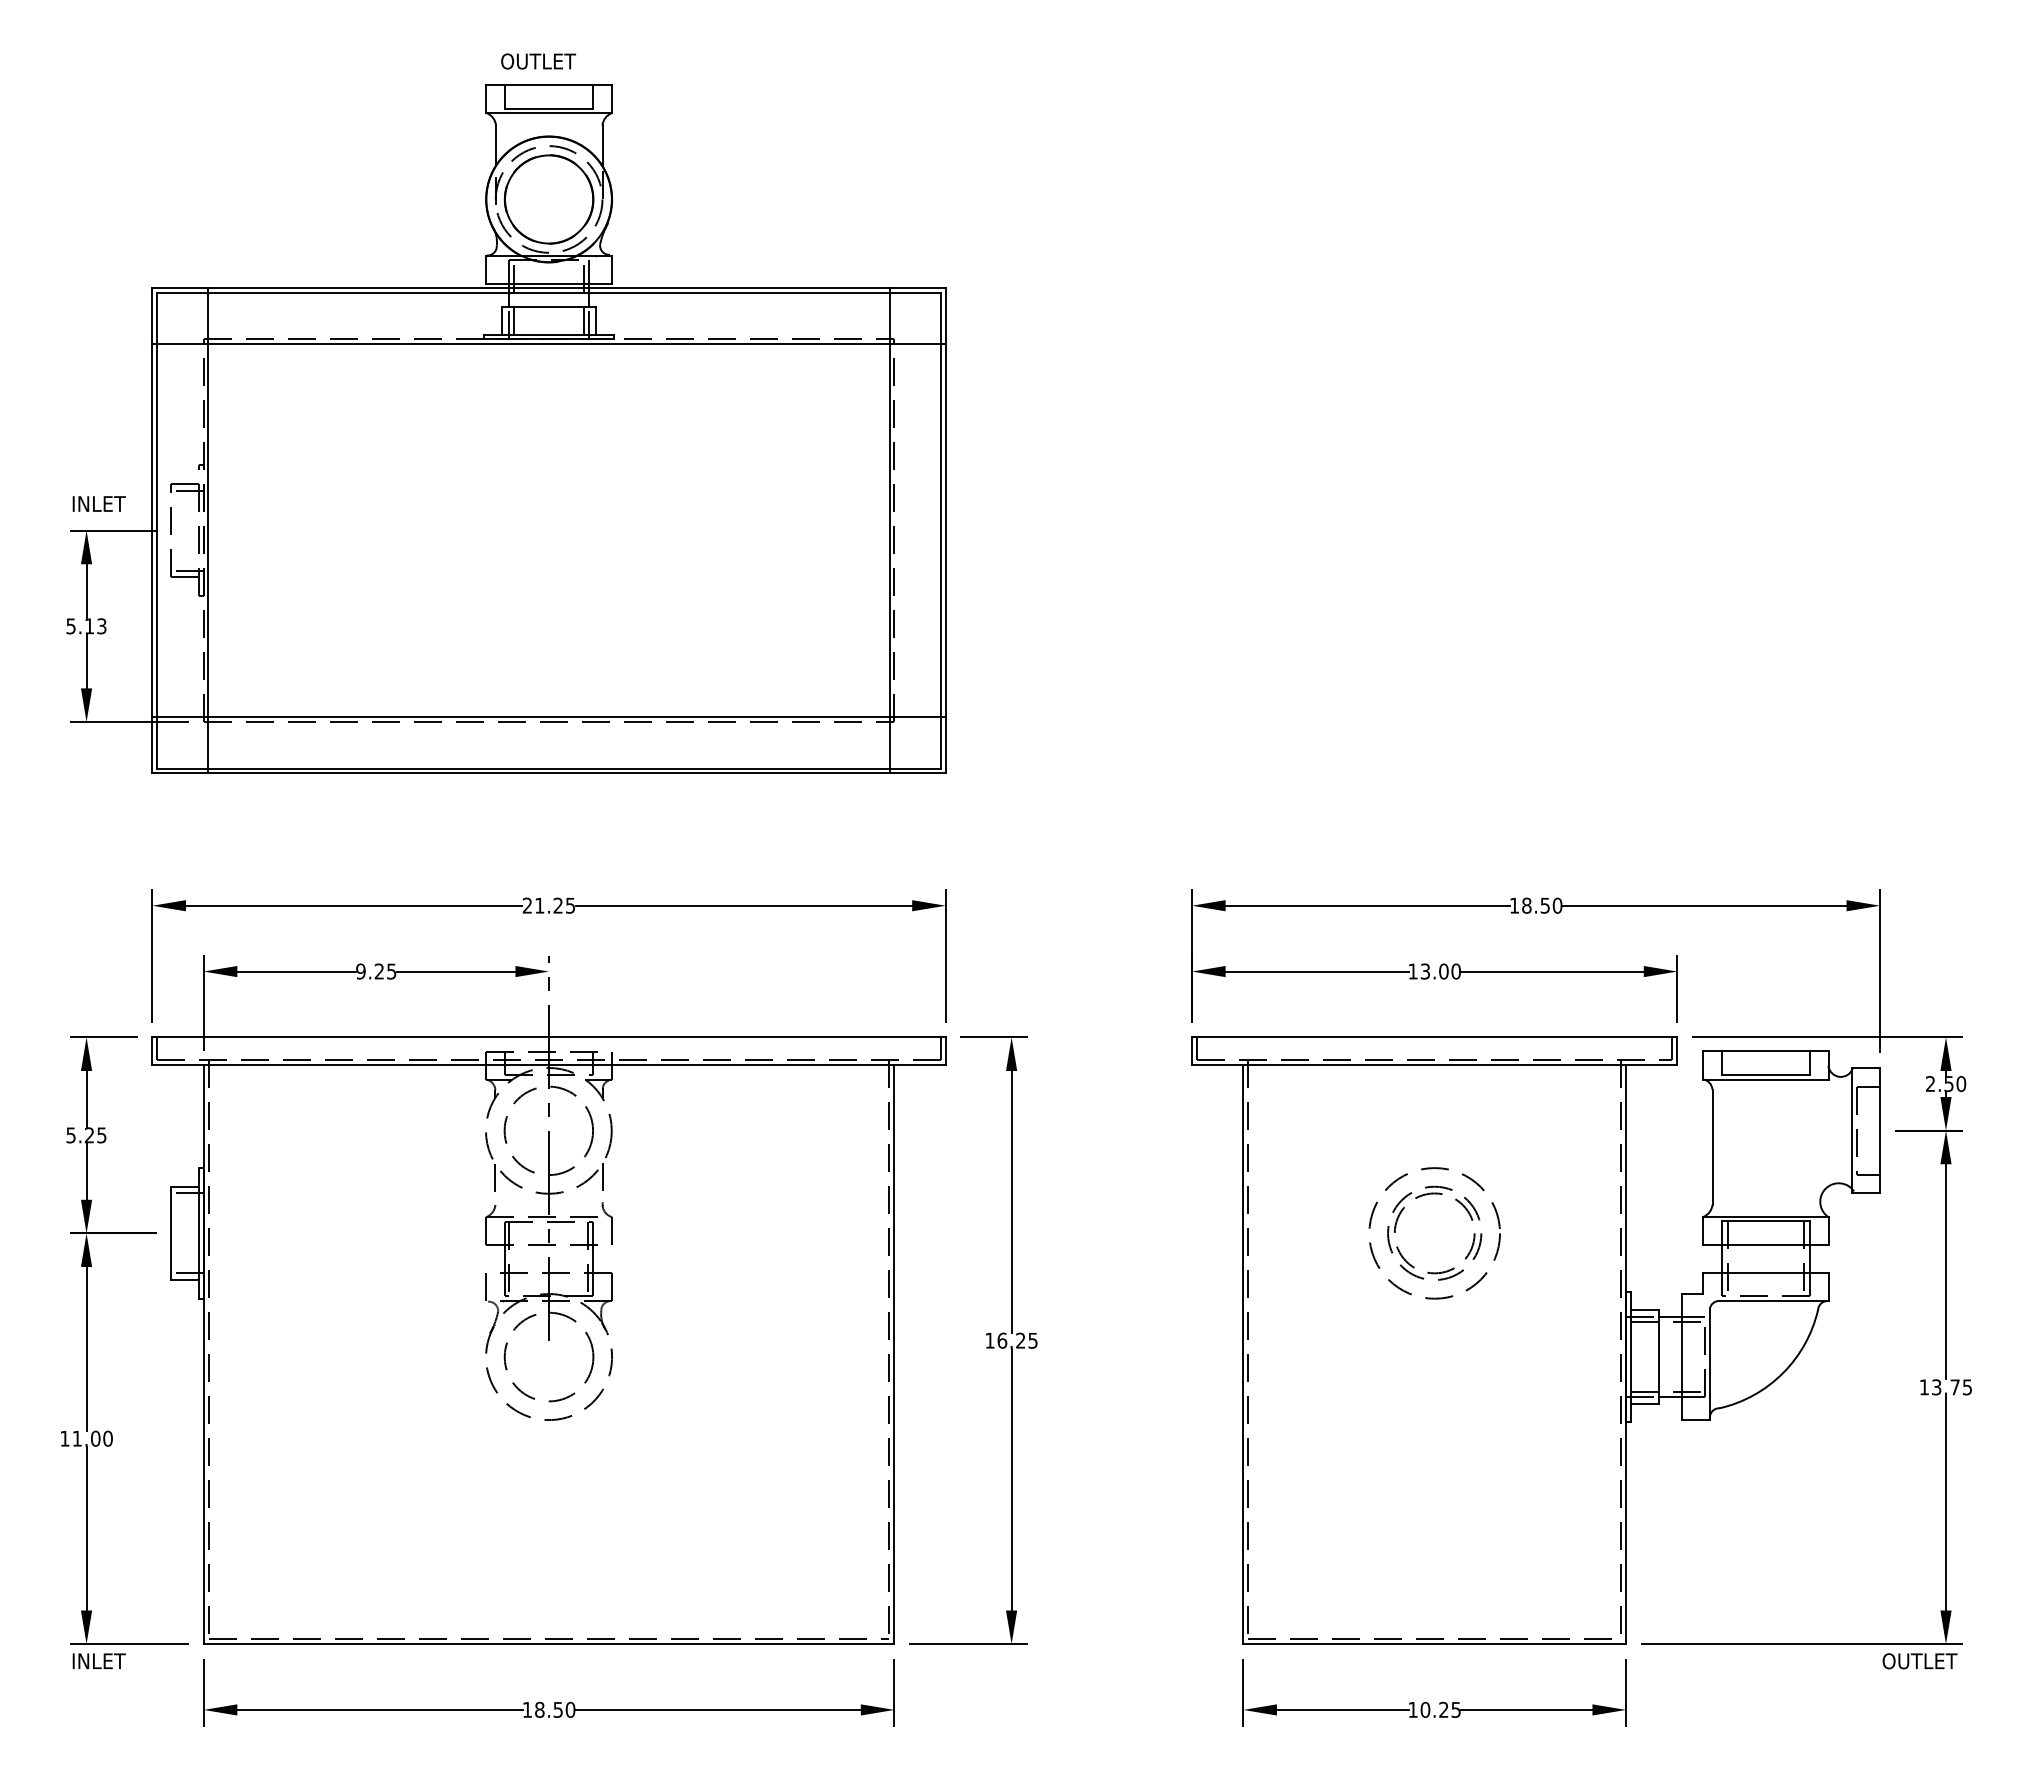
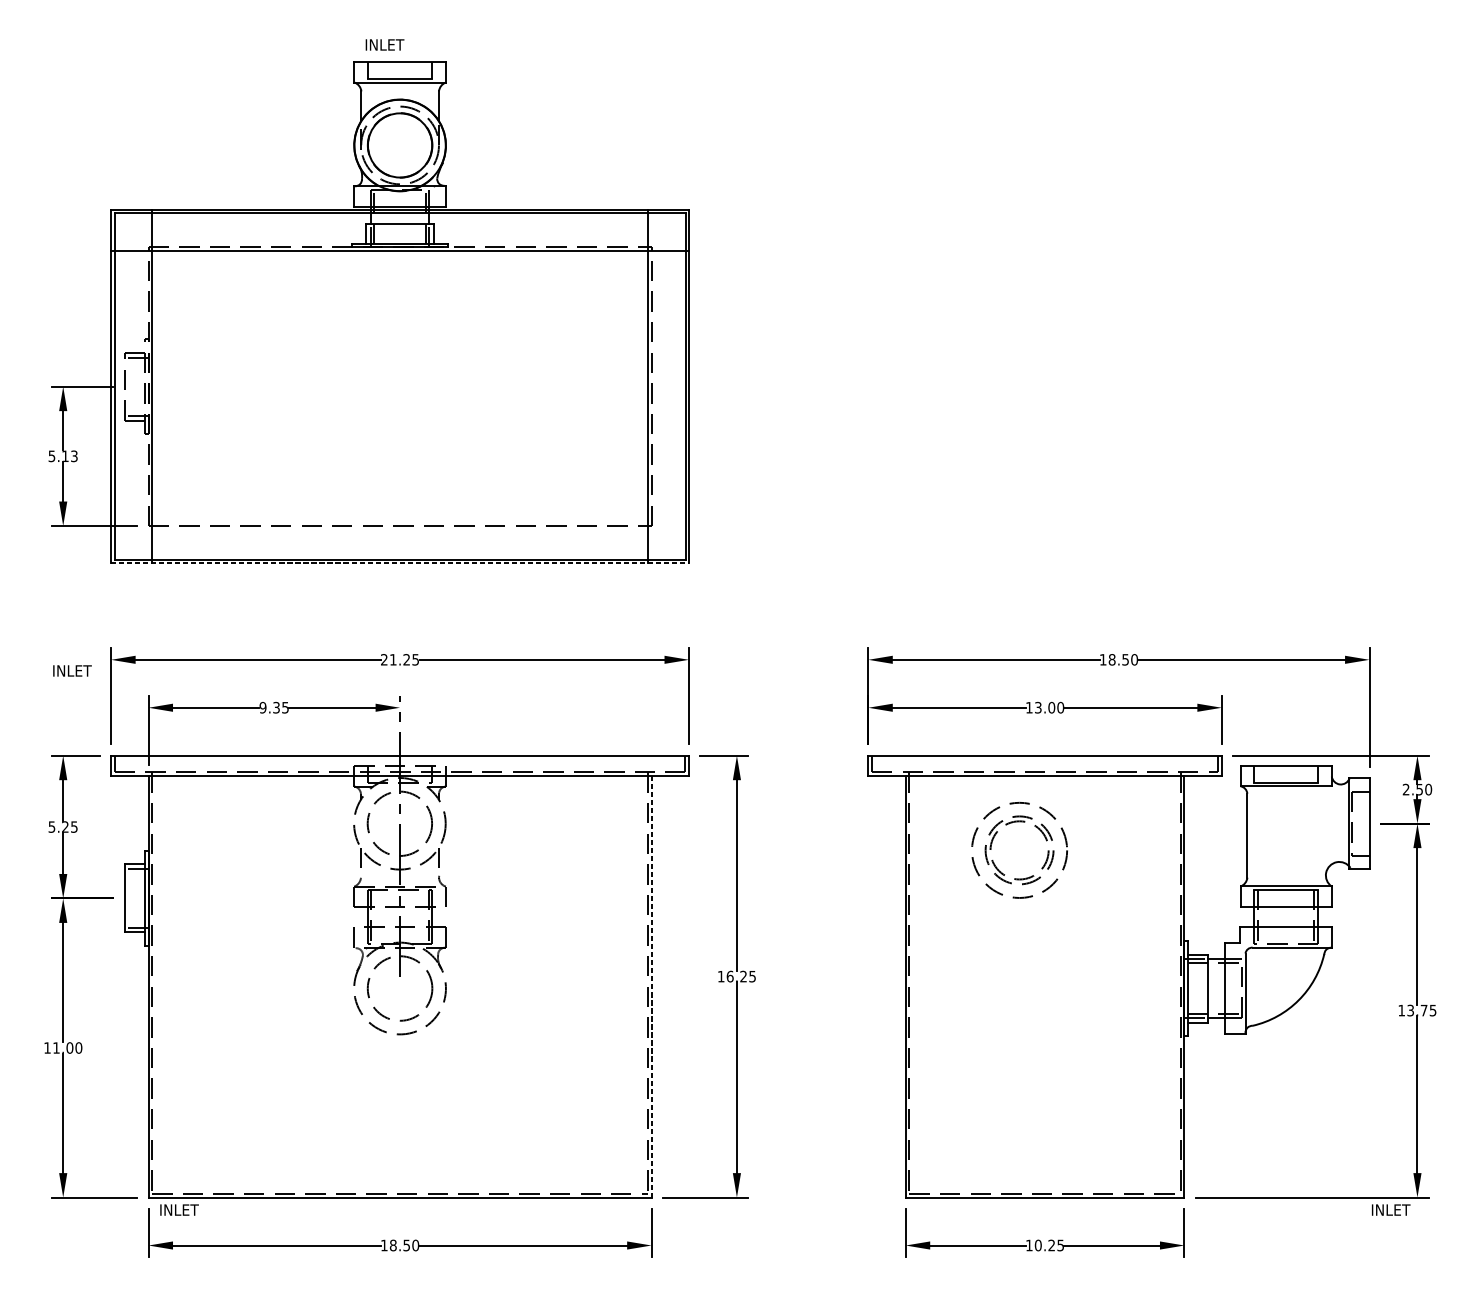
text: (538, 61) -> (392, 44), OUTLET -> INLET
text: (98, 503) -> (71, 670), moved
line: (548, 717) -> (399, 522), removed
line: (549, 773) -> (400, 563), solid -> dashed
text: (378, 971) -> (275, 707), 9.25 -> 9.35
part: (1404, 1257) -> (997, 867), moved
line: (894, 1355) -> (651, 987), solid -> dashed
text: (98, 1661) -> (178, 1210), moved
text: (1919, 1661) -> (1398, 1210), OUTLET -> INLET

